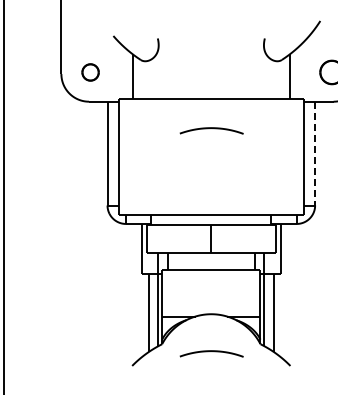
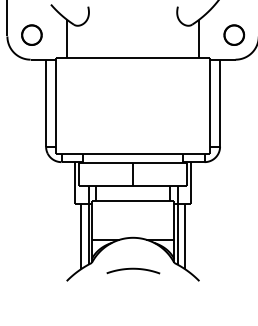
part: (90, 72) -> (31, 35), size x1.43
curve: (211, 128) -> (133, 82), removed
line: (315, 153) -> (220, 103), dashed -> solid

